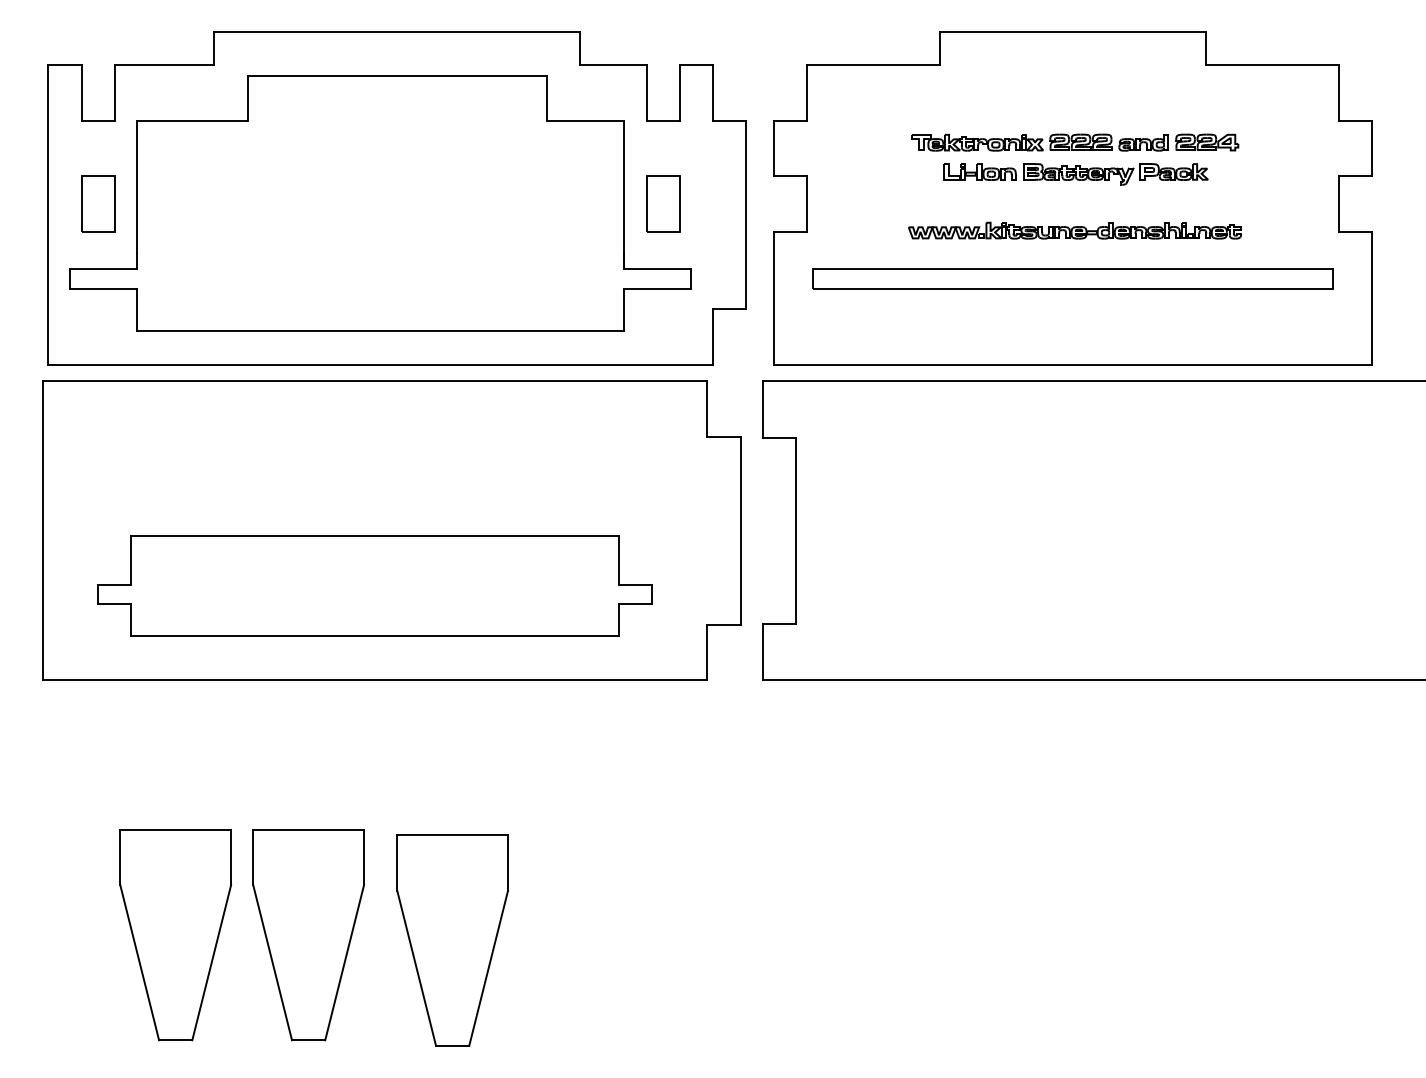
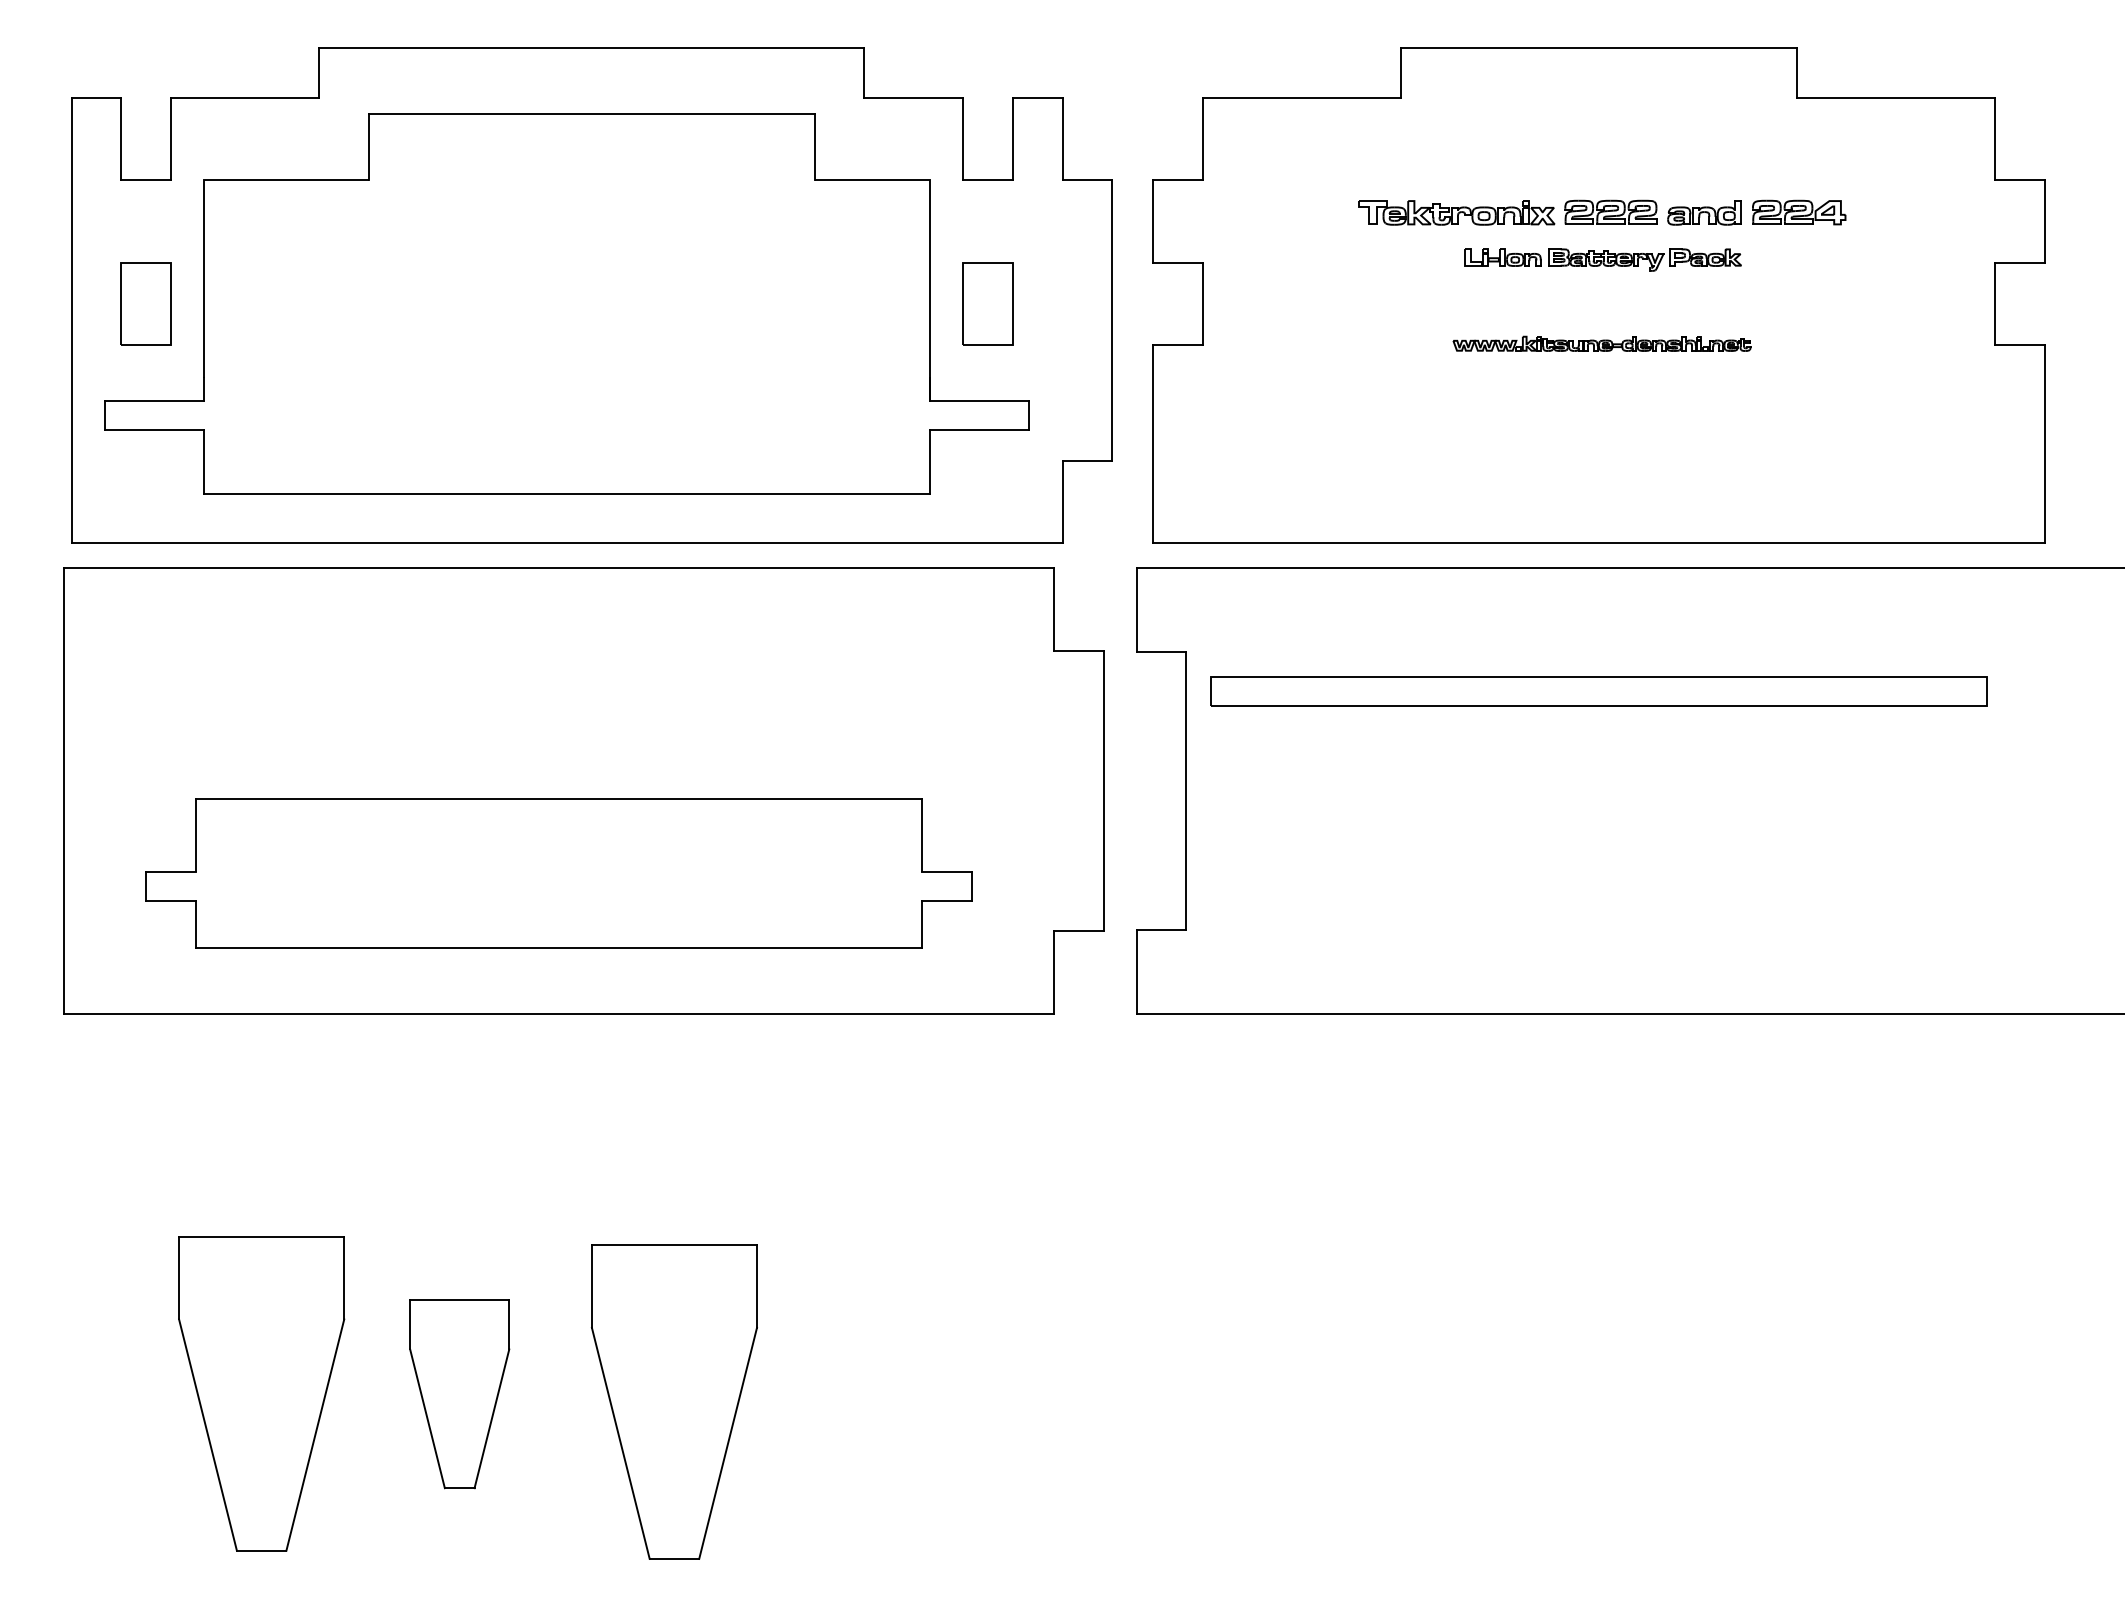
part: (1075, 174) -> (1602, 260), size x0.7
part: (1074, 230) -> (1601, 343), size x0.6
part: (1072, 278) -> (1598, 690), moved
part: (308, 935) -> (459, 1394), size x0.6

